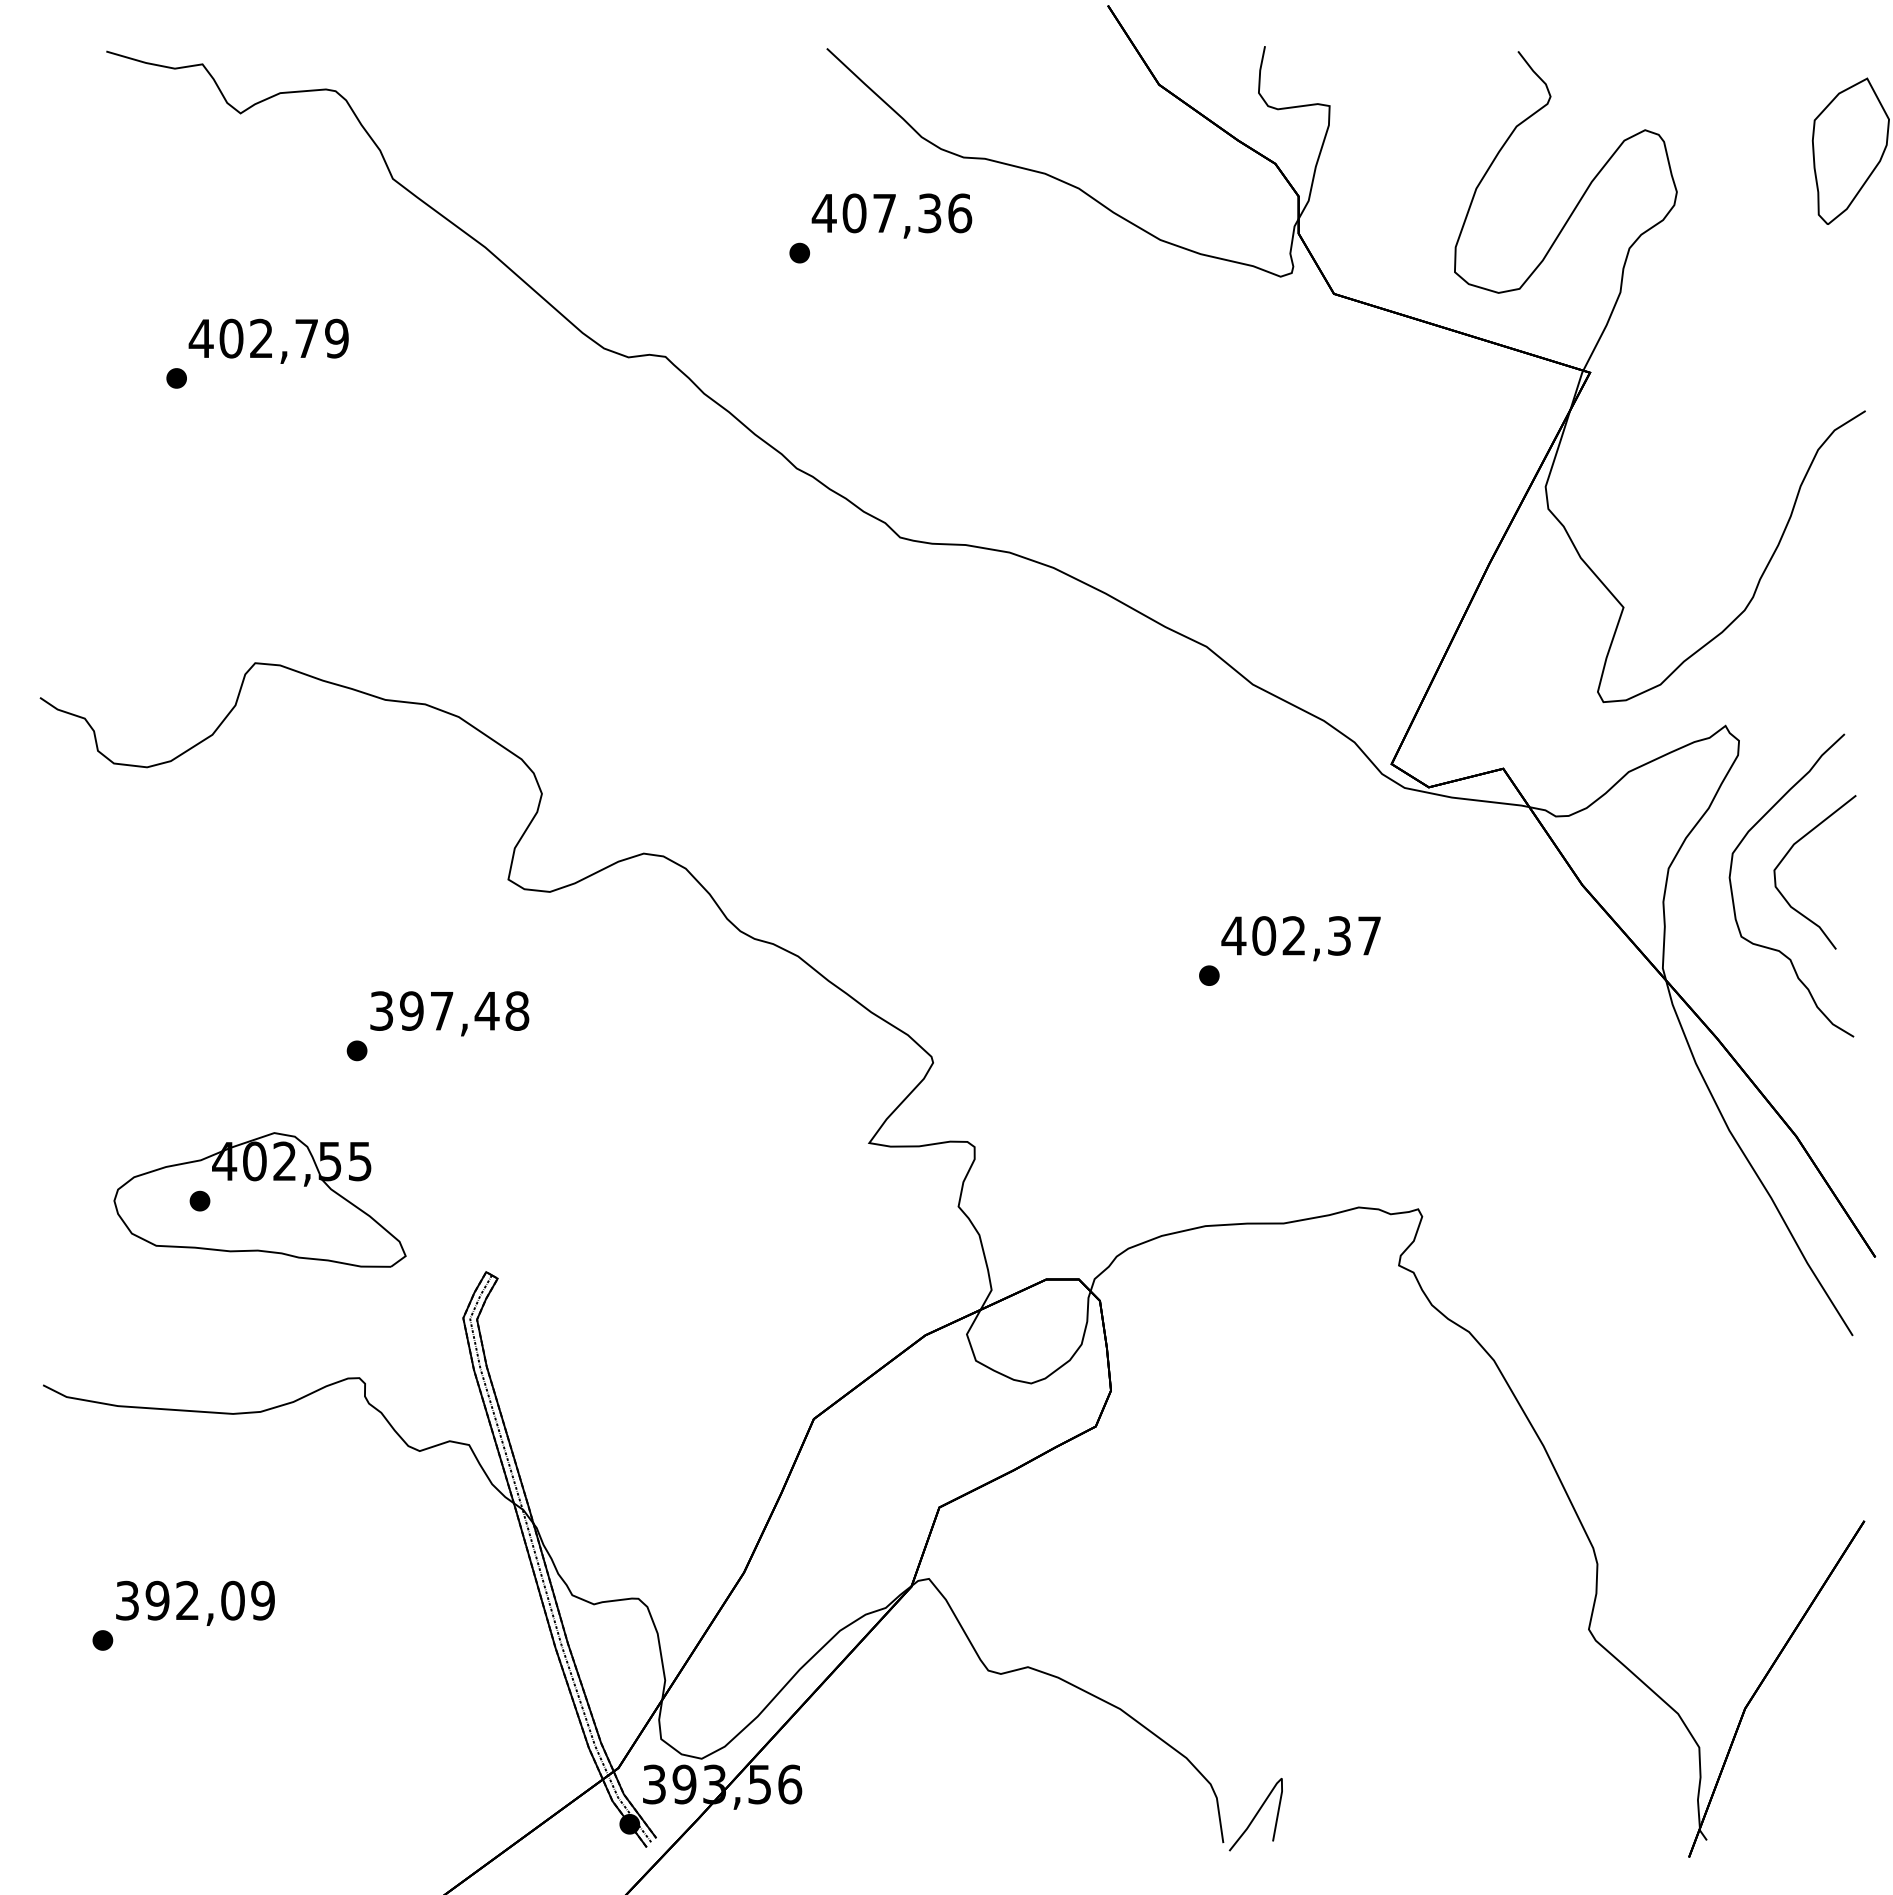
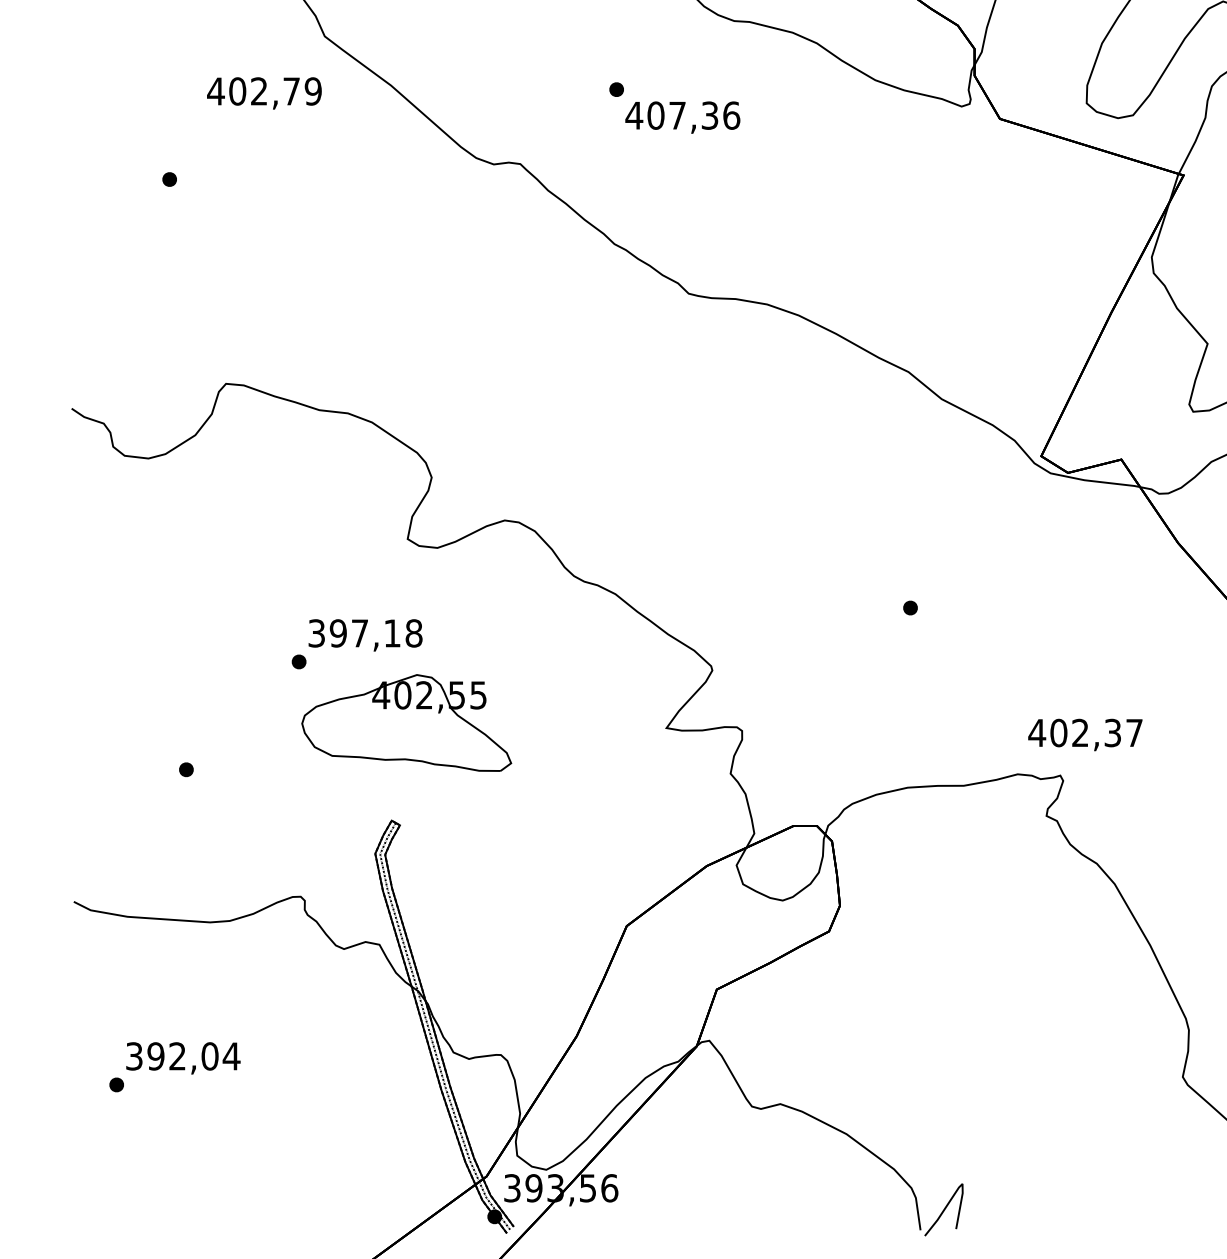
text: (891, 215) -> (682, 117), moved
text: (268, 340) -> (264, 92), moved
text: (1300, 938) -> (1084, 734), moved
text: (486, 1011) -> (391, 633), 397,48 -> 397,18
part: (259, 1199) -> (406, 722), moved
text: (262, 1600) -> (231, 1056), 392,09 -> 392,04

